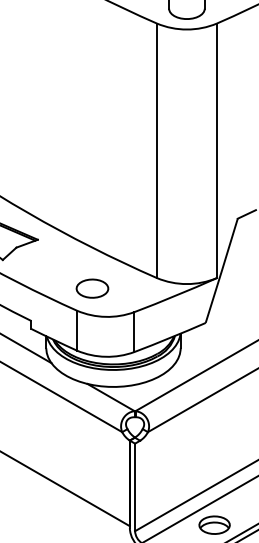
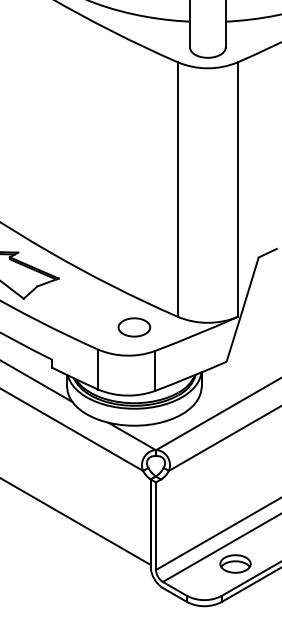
part: (92, 288) -> (134, 327), moved

